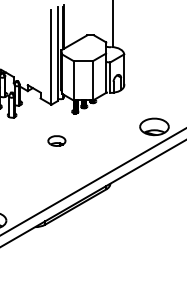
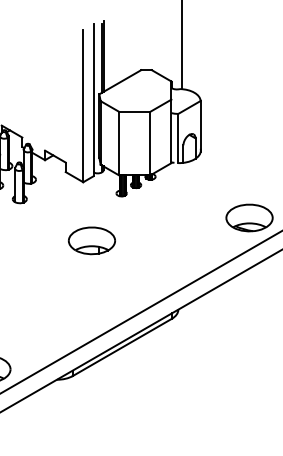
part: (56, 140) -> (91, 239), size x1.67

